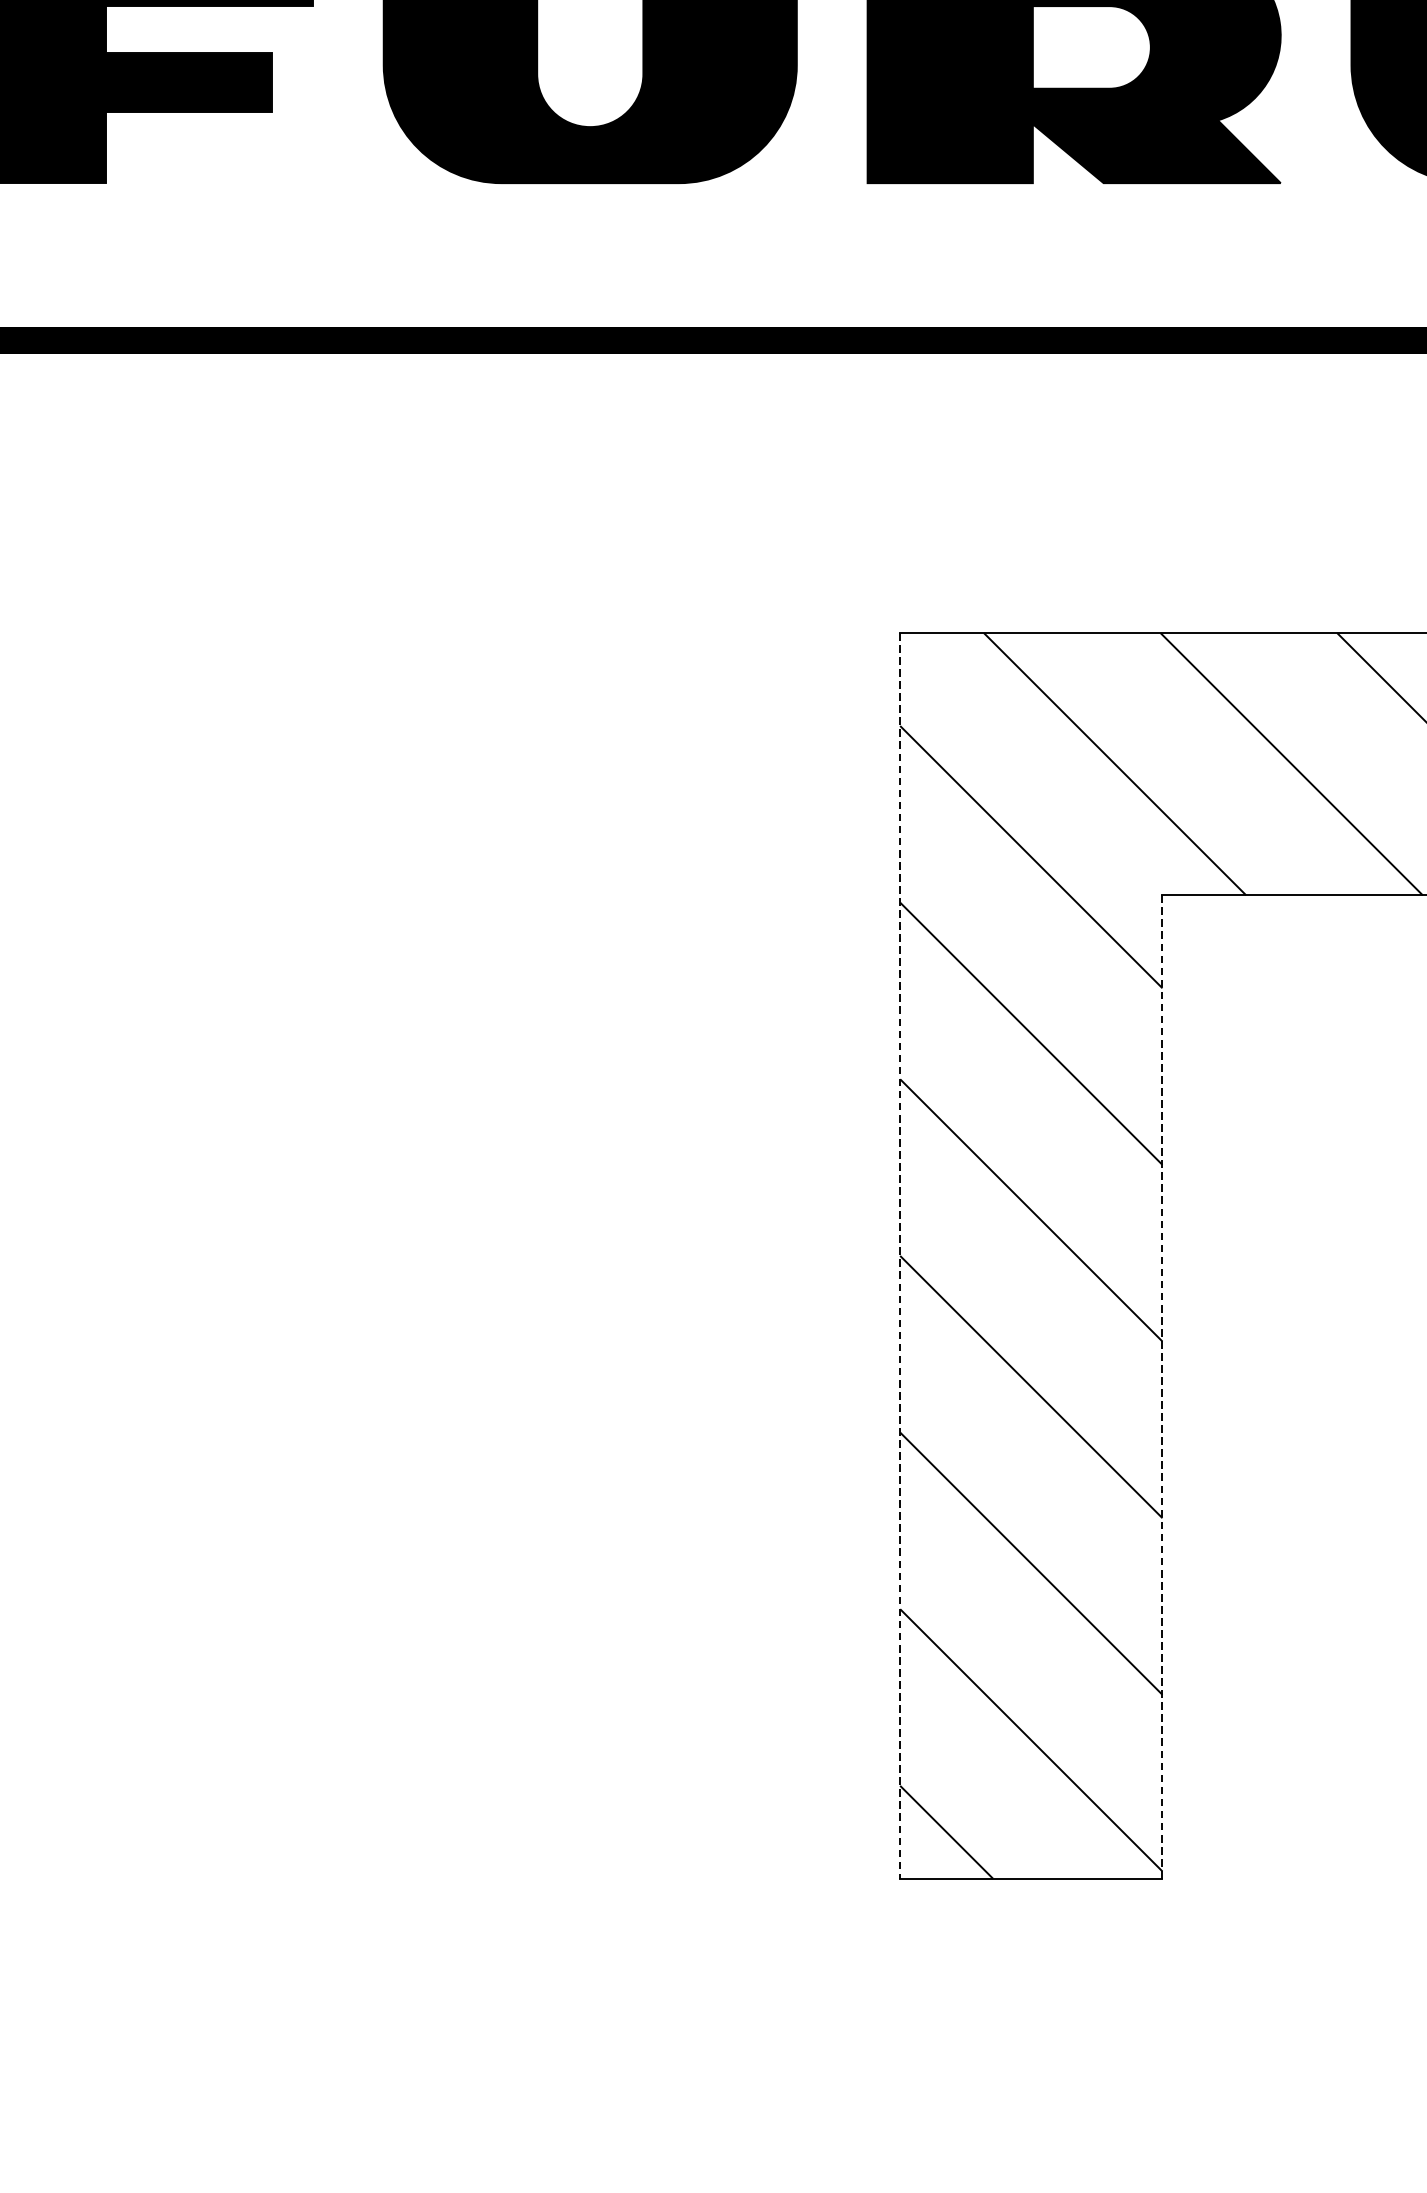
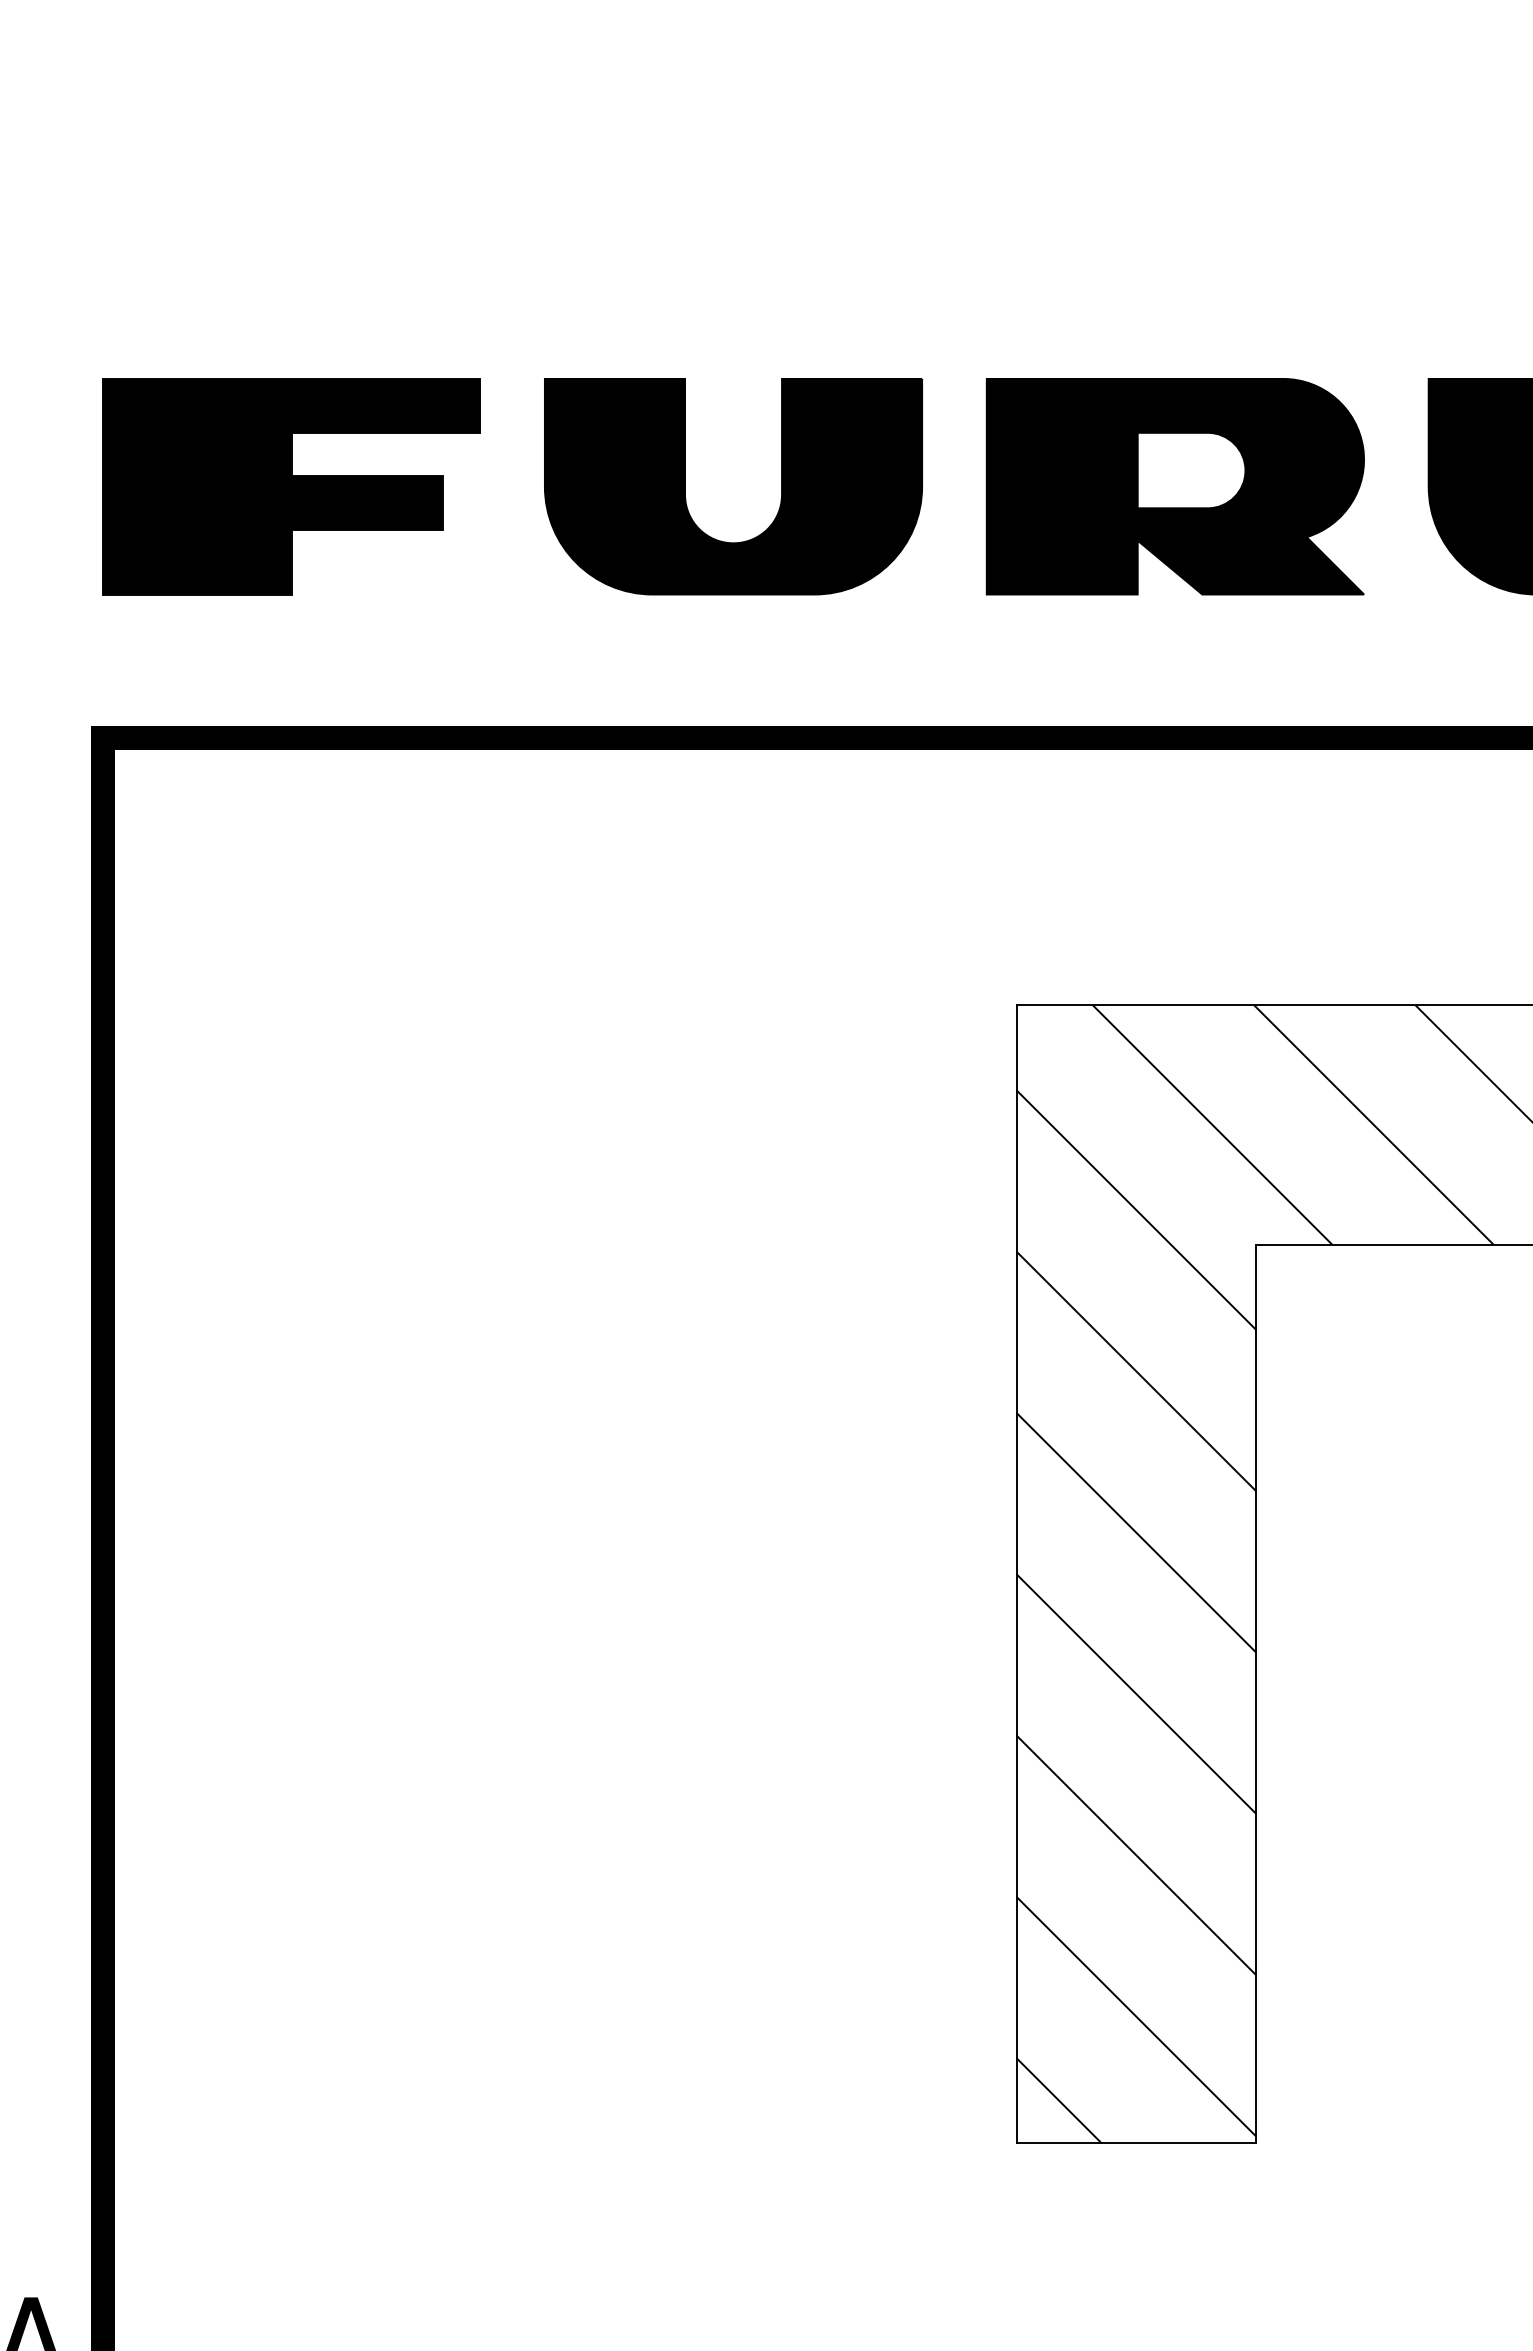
line: (900, 1256) -> (1016, 1574), dashed -> solid
line: (1162, 1387) -> (1256, 1694), dashed -> solid

